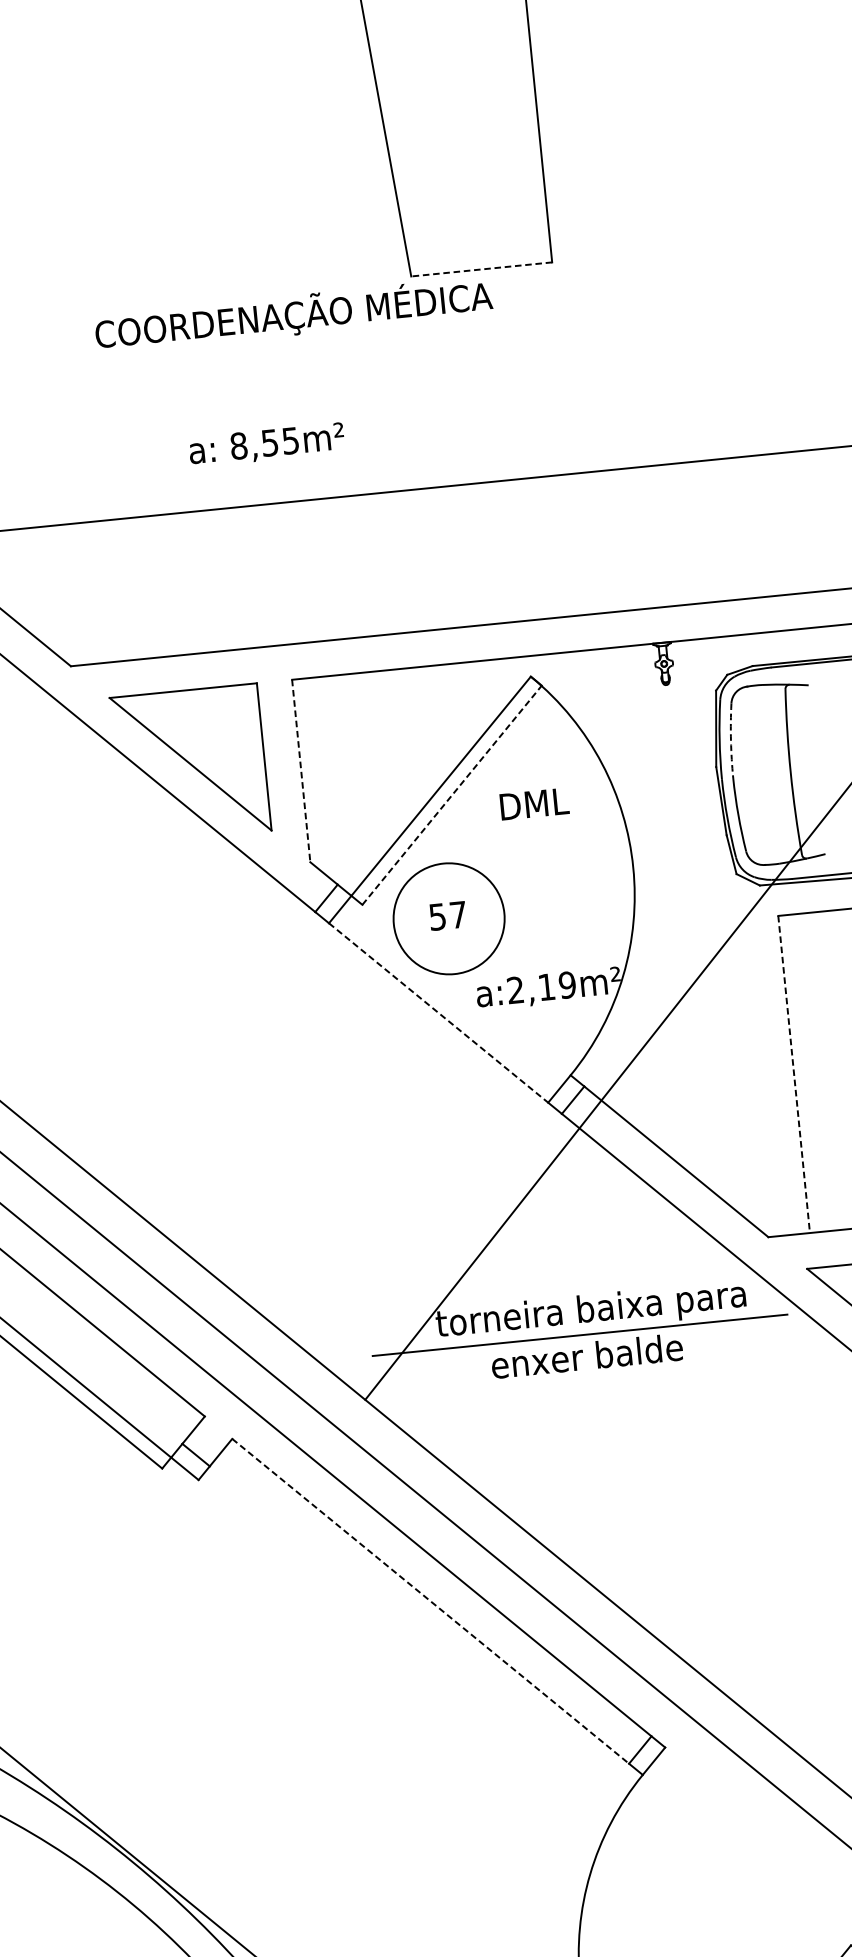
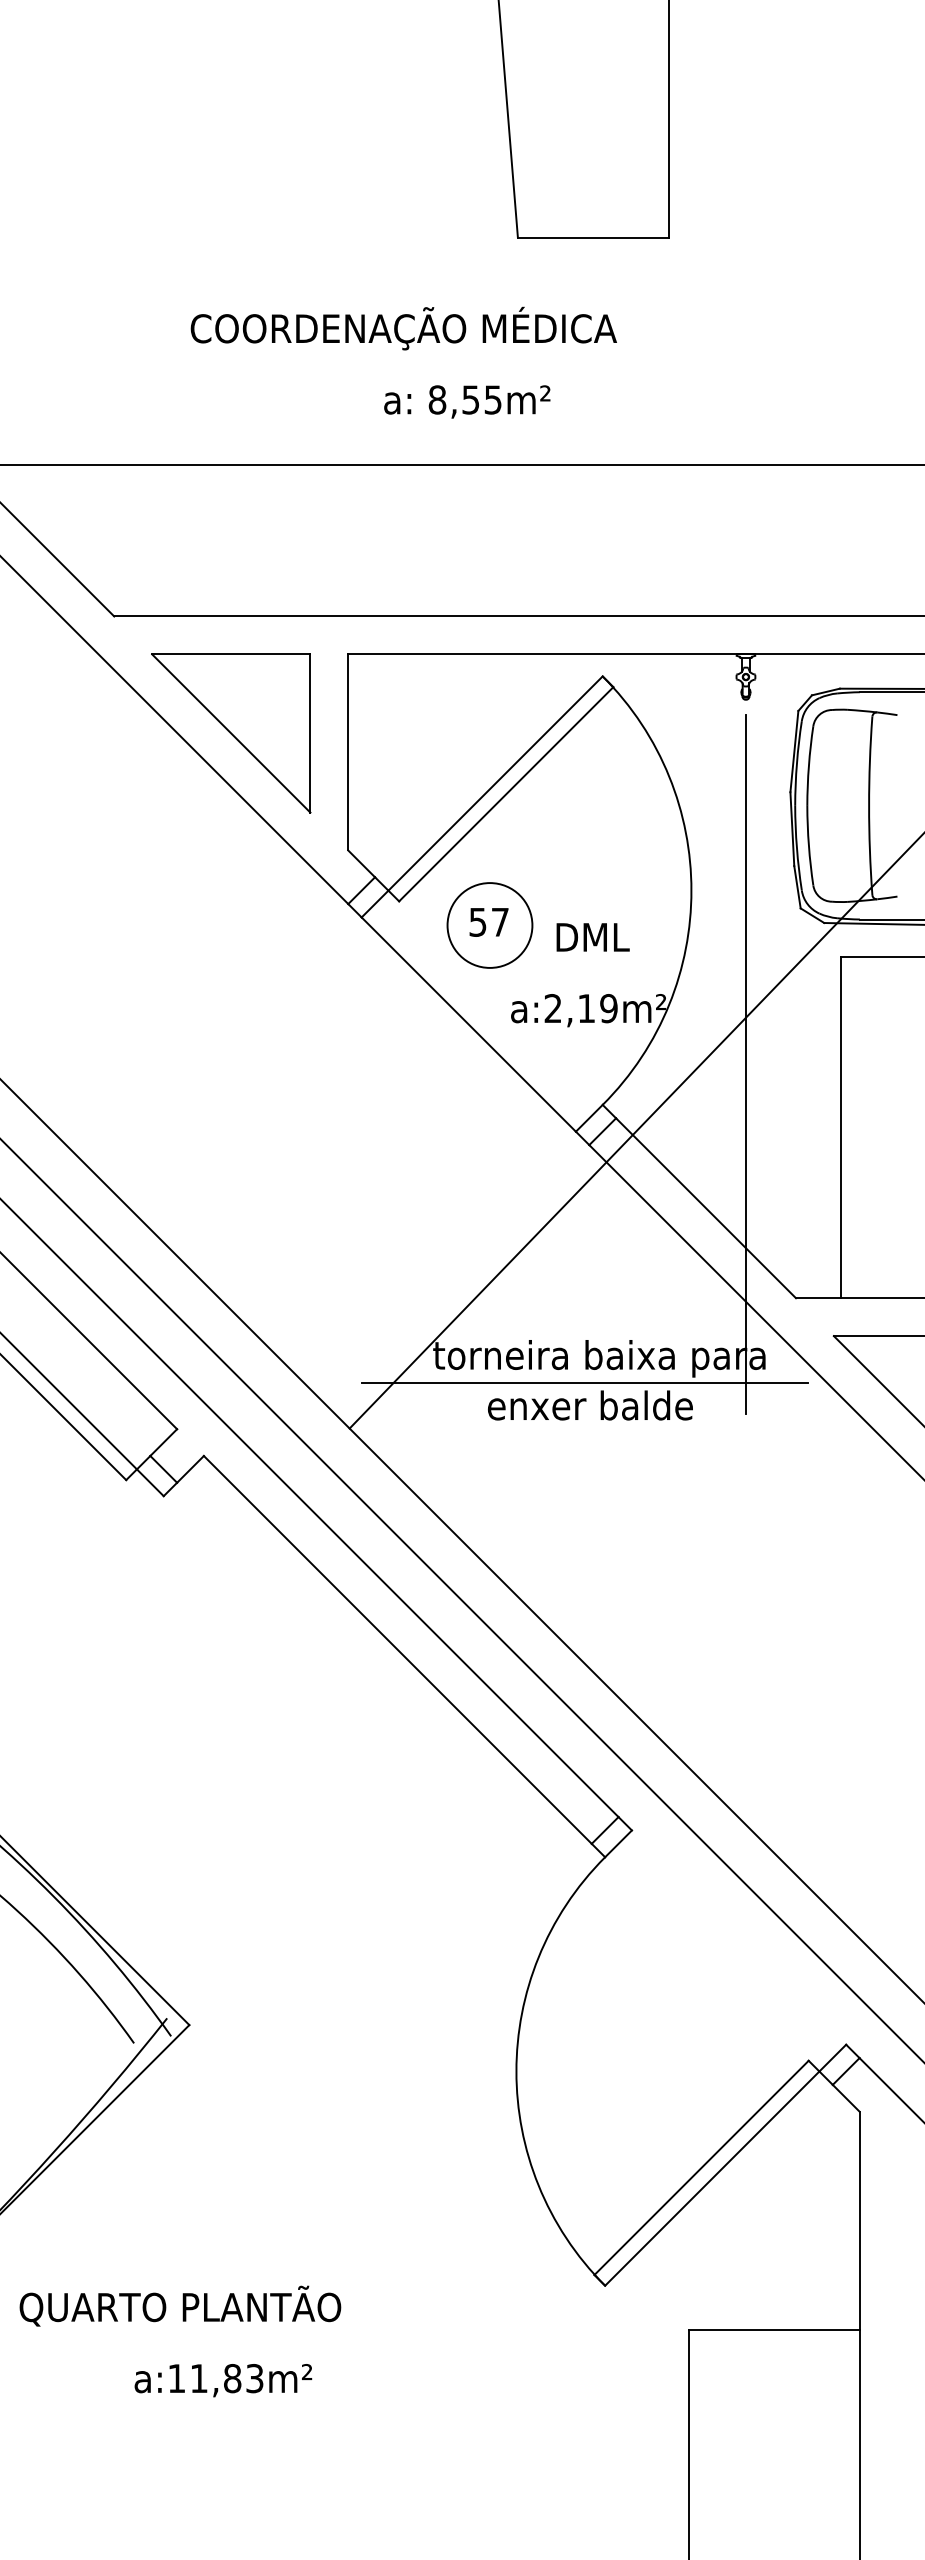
line: (481, 269) -> (593, 237), dashed -> solid
text: (293, 315) -> (403, 328), moved
text: (266, 444) -> (467, 401), moved
arc: (730, 740) -> (808, 765), dashed -> solid
line: (301, 771) -> (348, 752), dashed -> solid
line: (452, 794) -> (506, 793), dashed -> solid
text: (534, 804) -> (592, 937), moved
circle: (448, 918) -> (489, 925), size x0.71
line: (439, 1012) -> (469, 1024), dashed -> solid
line: (700, 1024) -> (746, 1064), added
line: (794, 1075) -> (840, 1128), dashed -> solid
line: (431, 1601) -> (398, 1650), dashed -> solid

